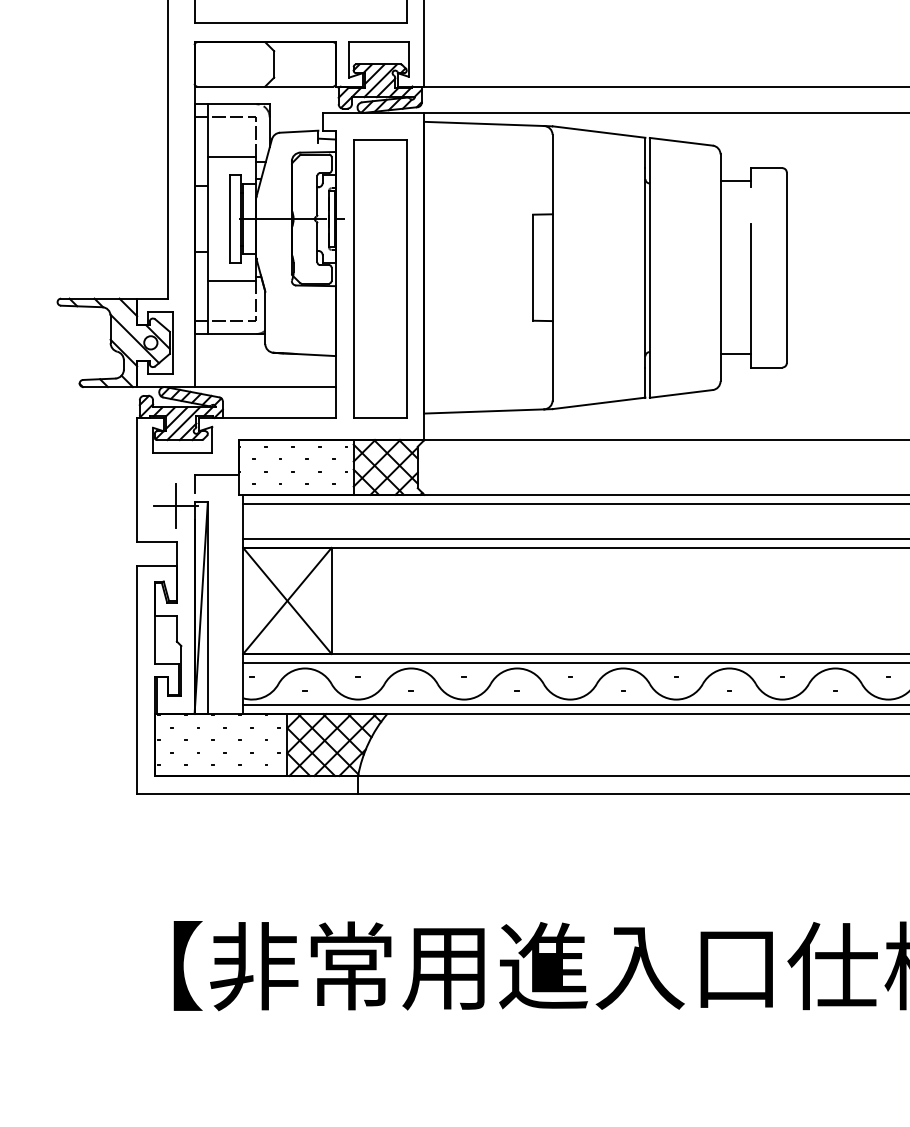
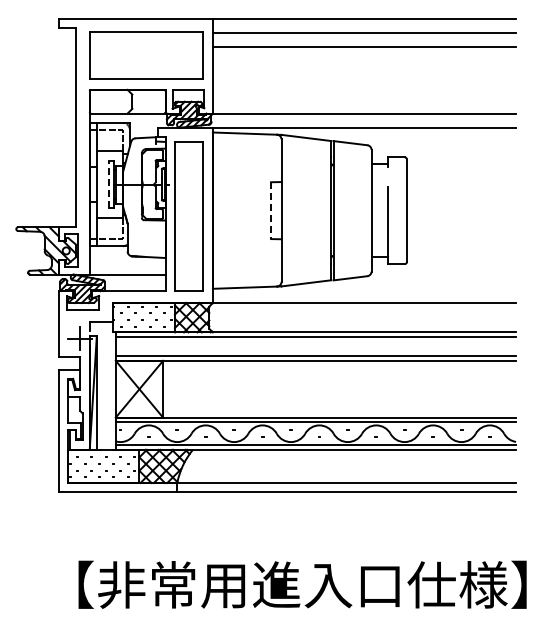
line: (229, 218) -> (108, 184), solid -> dashed
line: (533, 269) -> (271, 211), solid -> dashed

